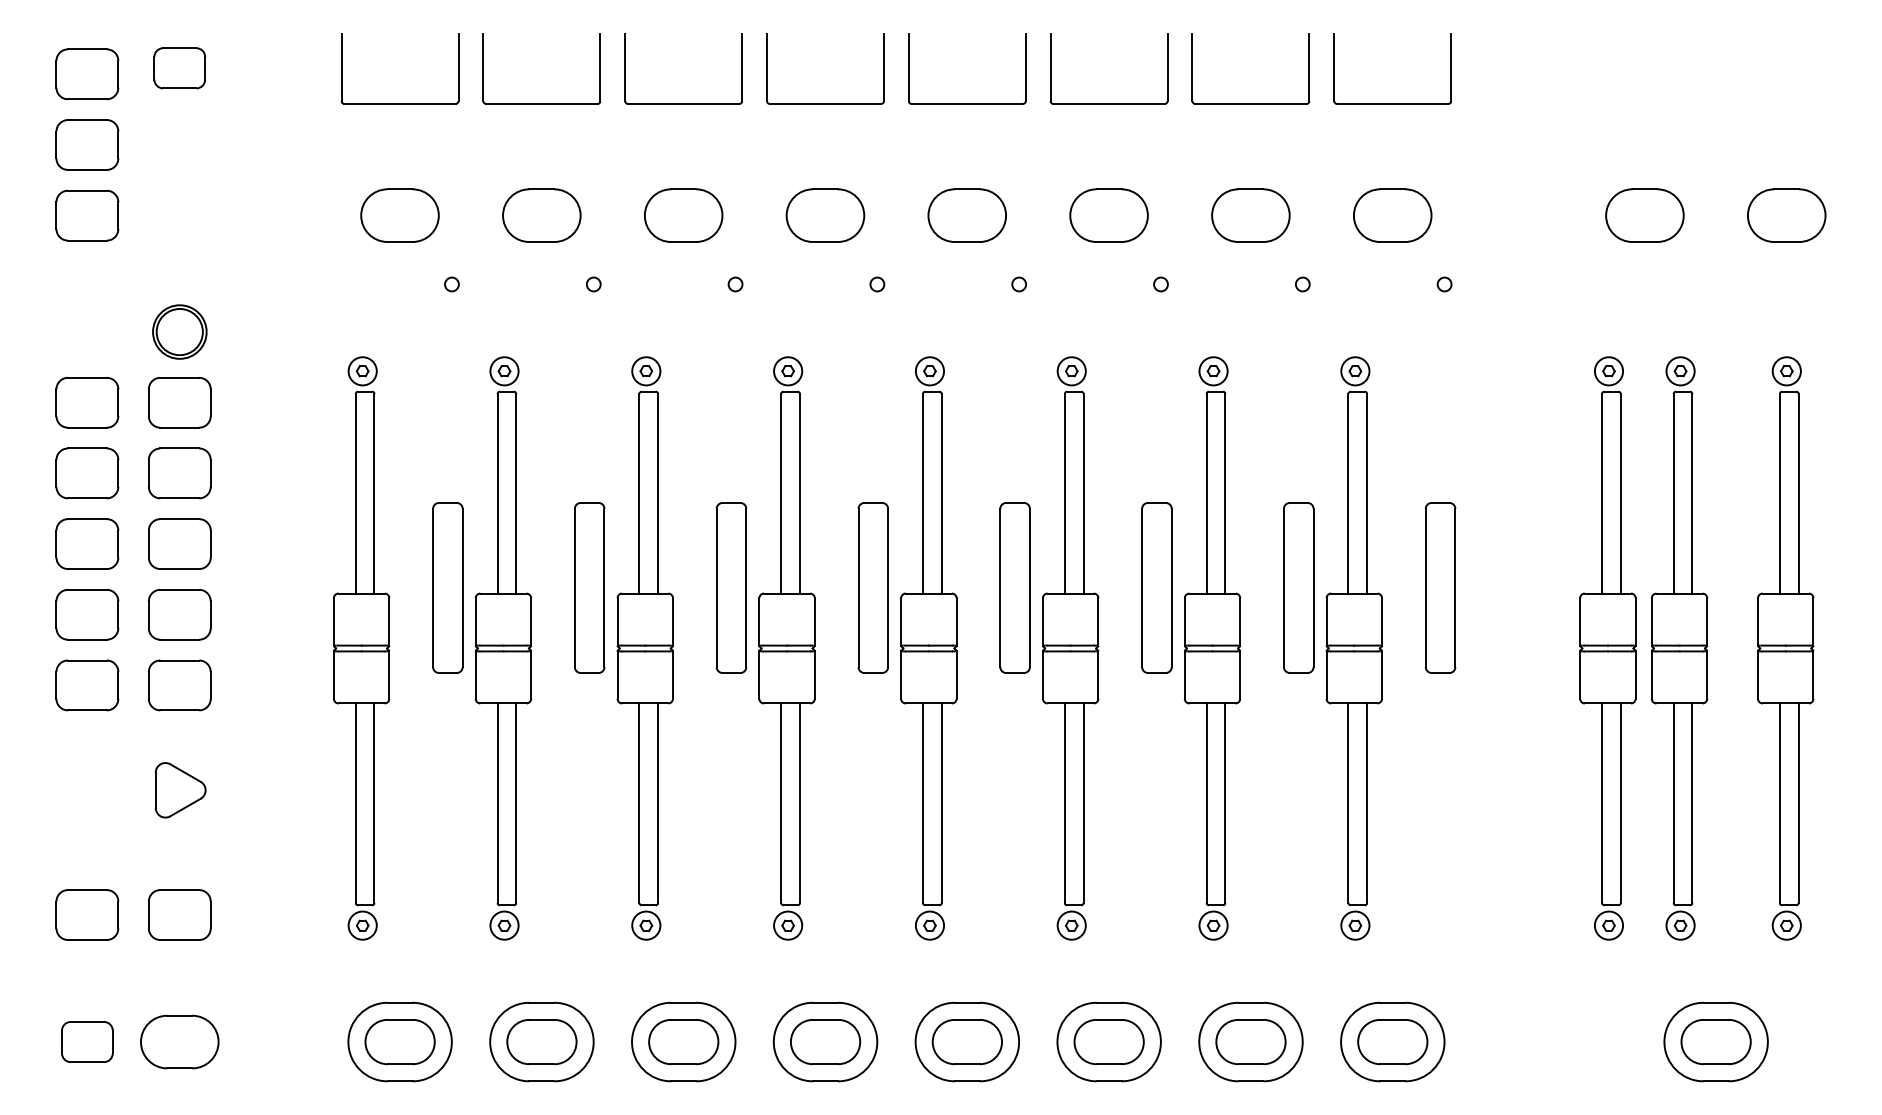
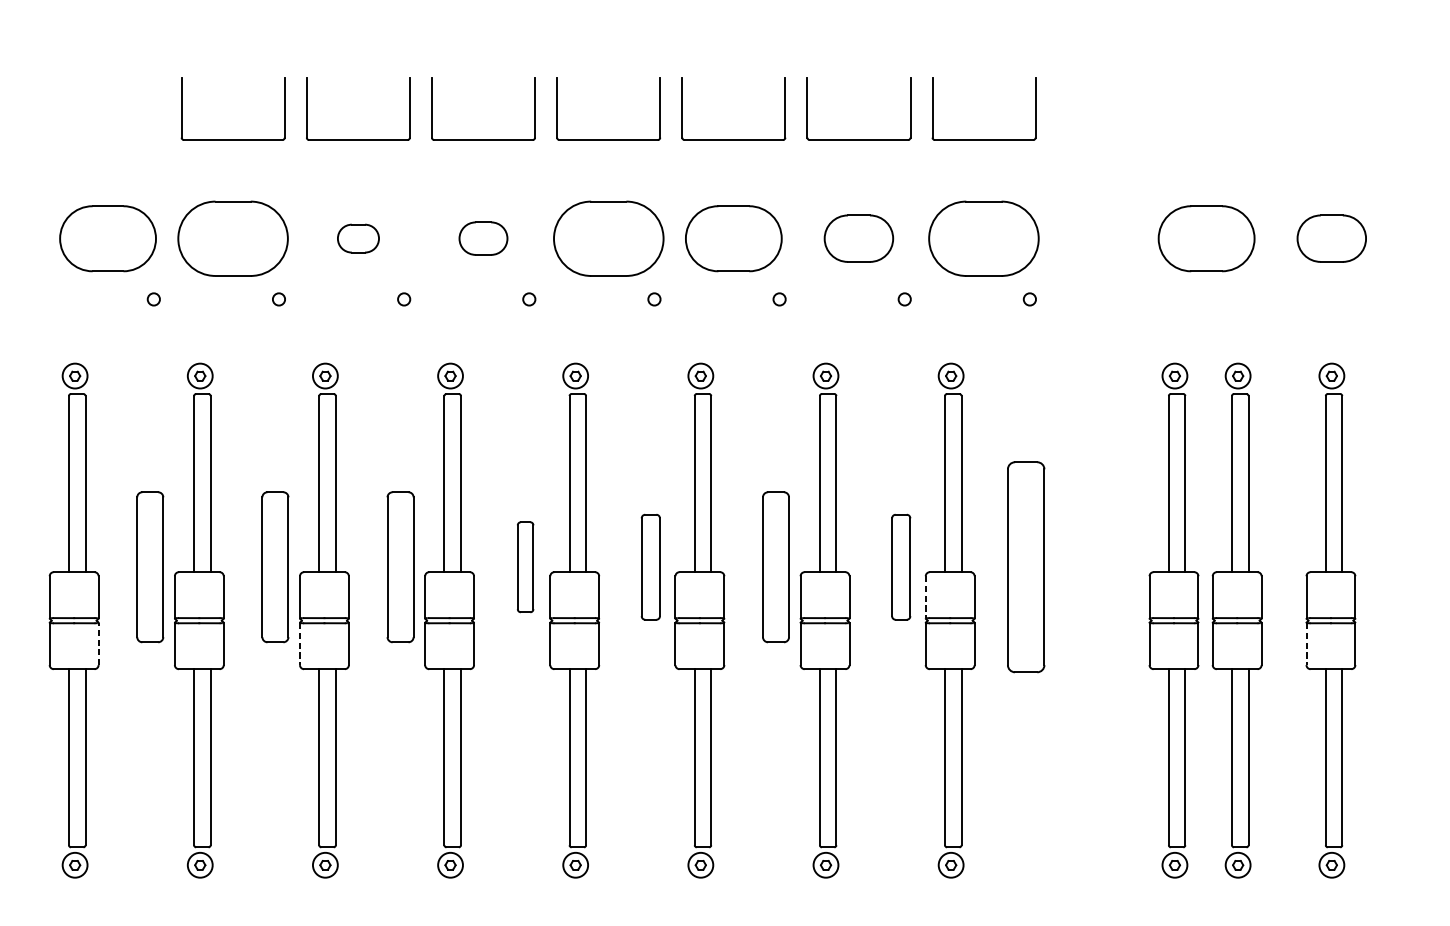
part: (399, 103) -> (107, 139), removed
part: (399, 215) -> (107, 238), size x1.4
part: (541, 215) -> (232, 238), size x1.6
part: (683, 215) -> (358, 238), size x0.6
part: (825, 215) -> (483, 238), size x0.7
part: (966, 215) -> (607, 238), size x1.6
part: (1108, 215) -> (733, 238), size x1.4
part: (1392, 215) -> (983, 238), size x1.6
part: (1644, 215) -> (1206, 238), size x1.4
part: (872, 587) -> (524, 566), size x0.6
part: (1014, 587) -> (650, 566), size x0.7
part: (1298, 587) -> (900, 566), size x0.7
part: (1440, 587) -> (1026, 566), size x1.4
line: (1326, 621) -> (925, 596), solid -> dashed
line: (389, 675) -> (98, 644), solid -> dashed
line: (617, 675) -> (299, 644), solid -> dashed
line: (1758, 675) -> (1306, 644), solid -> dashed

